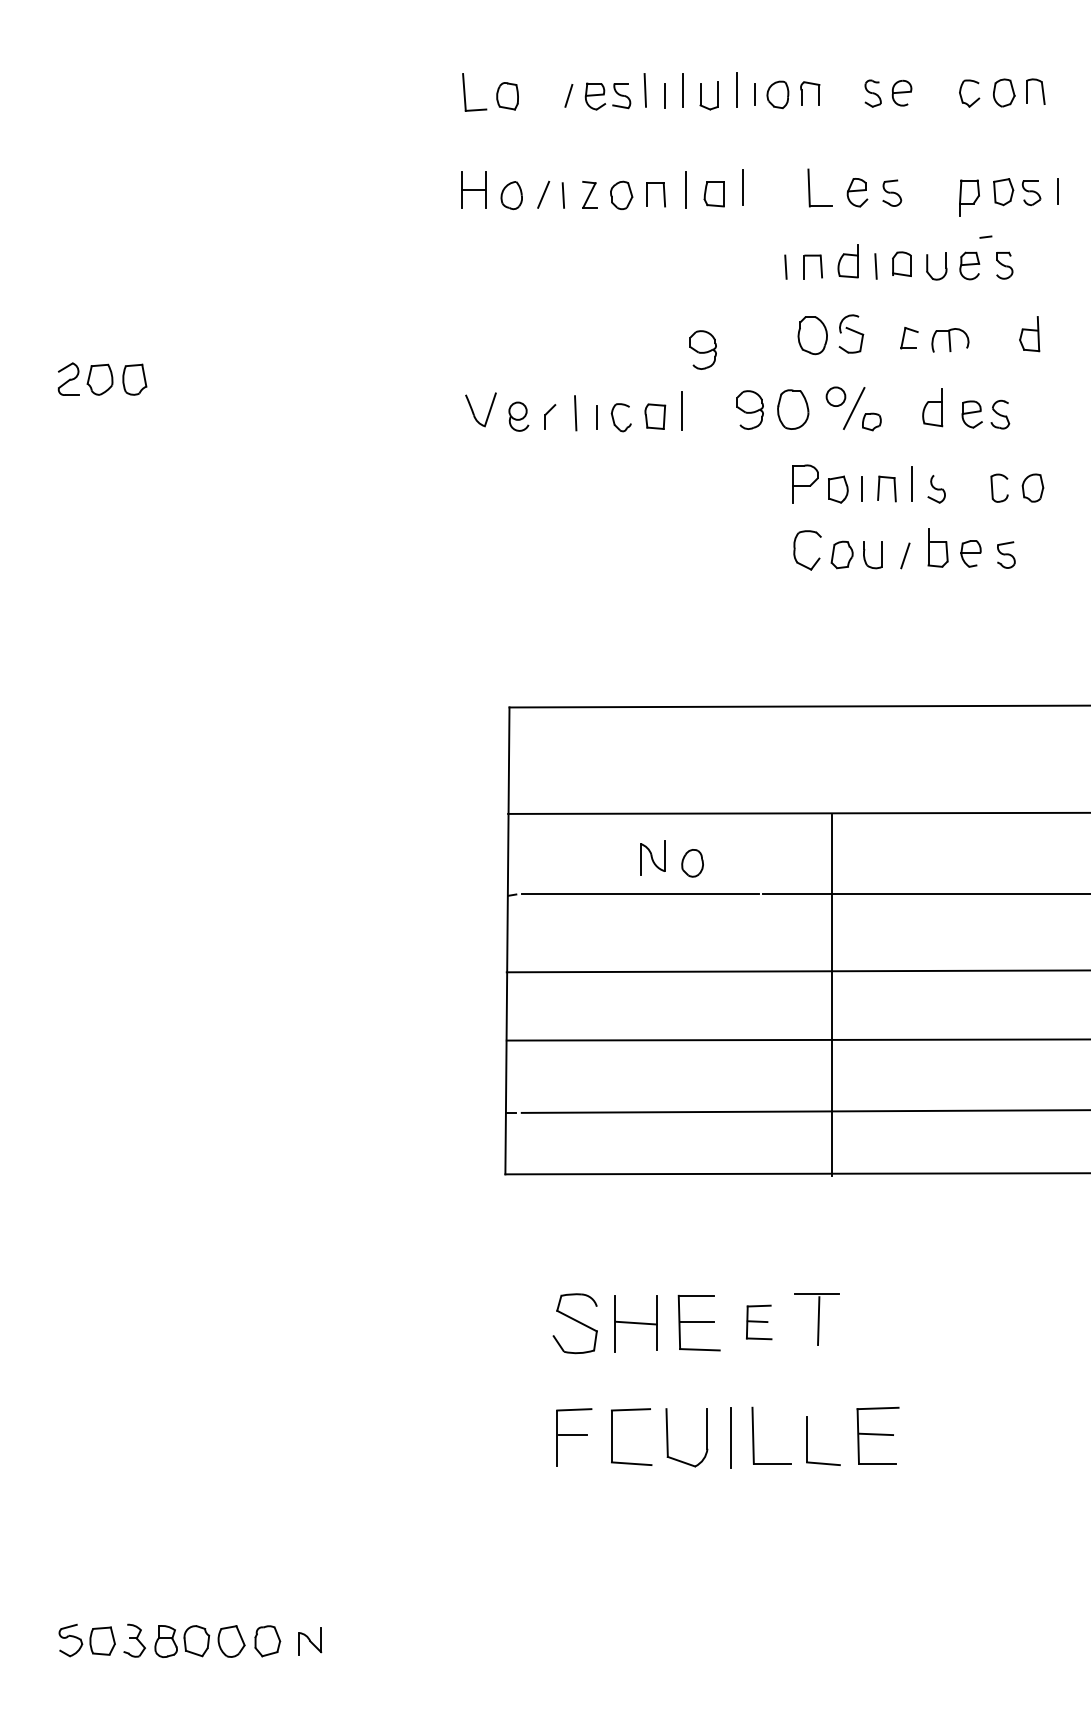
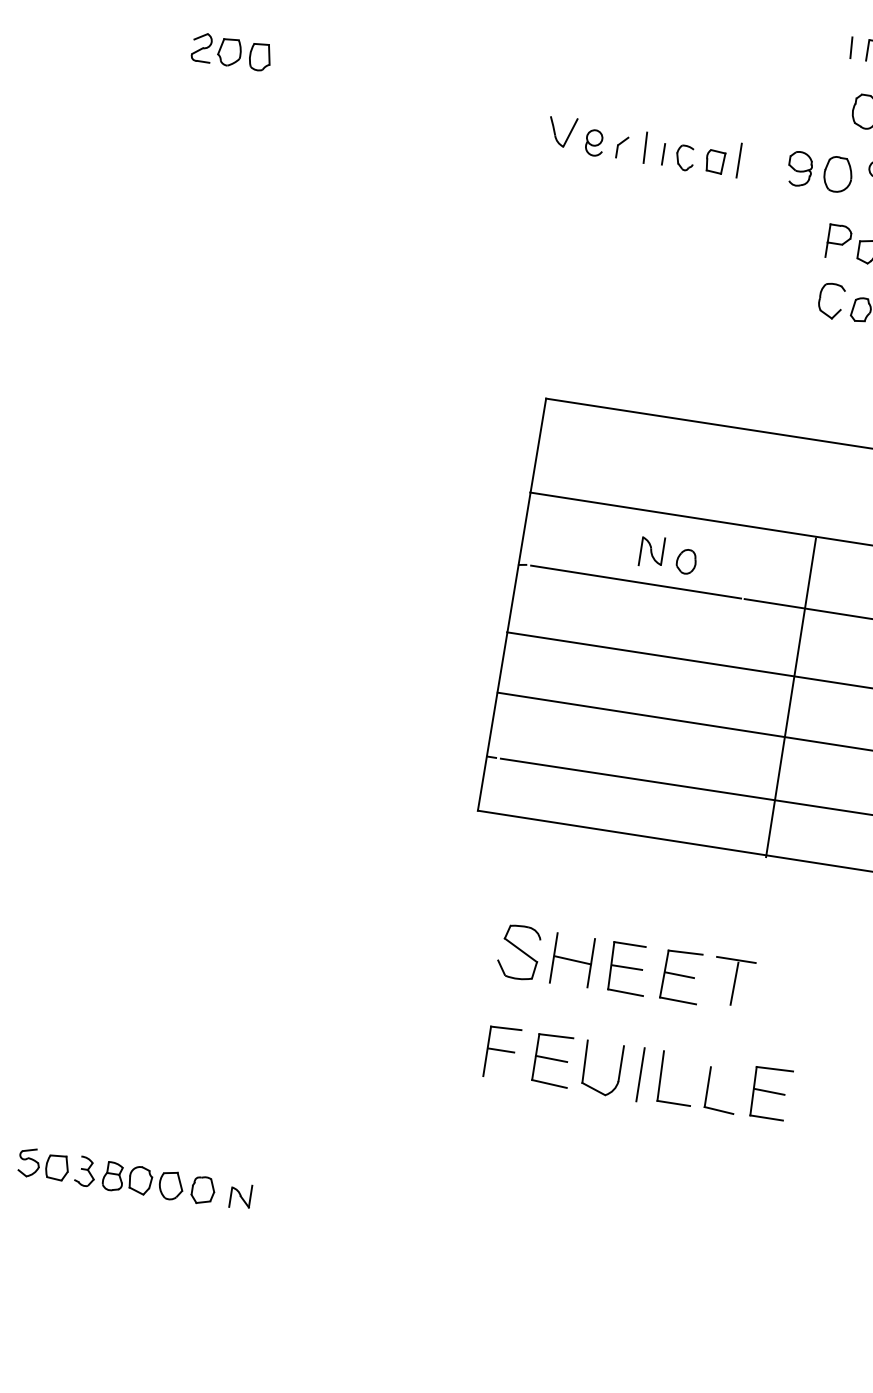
part: (702, 349) -> (766, 108), removed
part: (758, 1322) -> (681, 976), size x1.67
line: (629, 1435) -> (551, 1058), added

